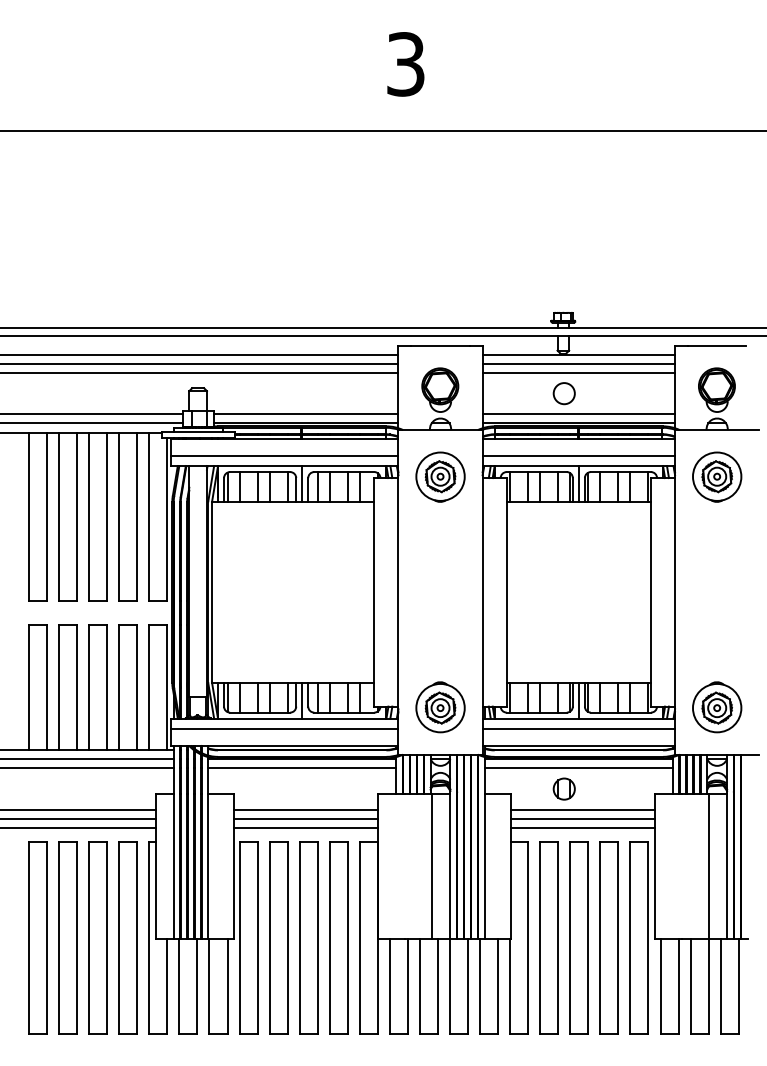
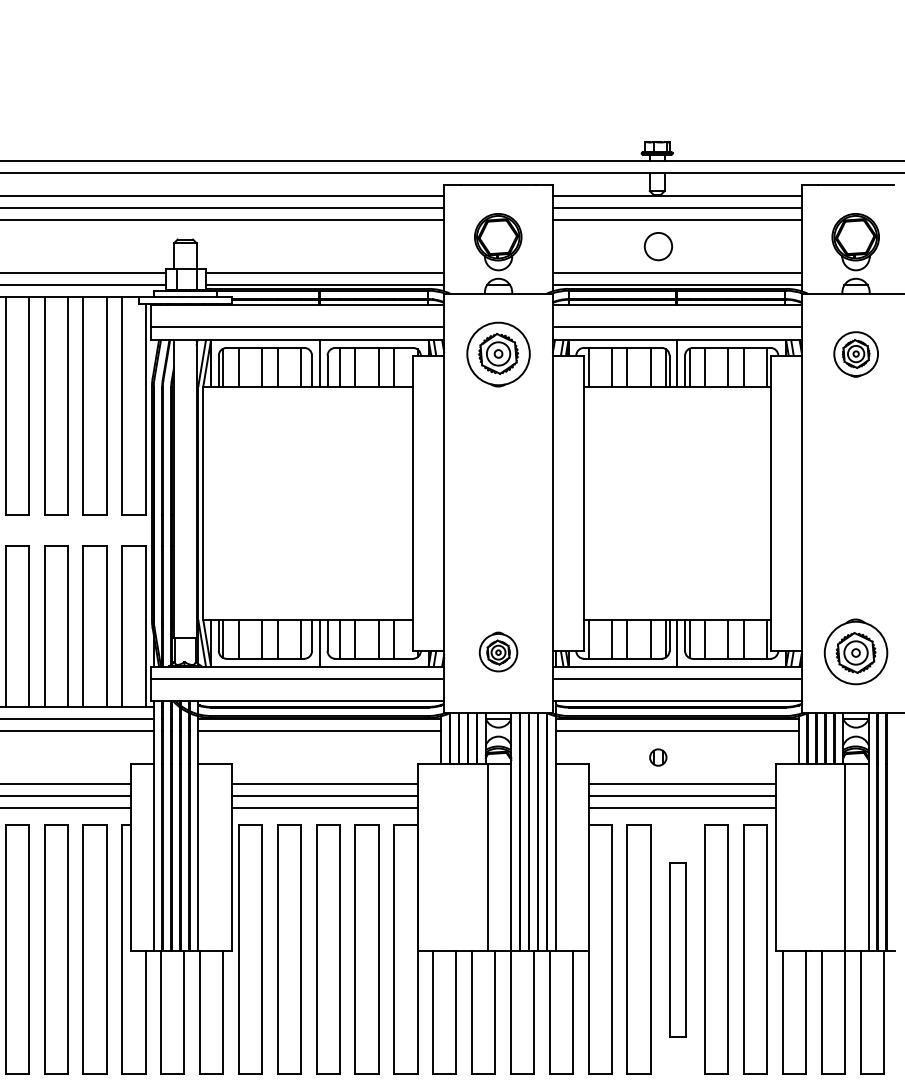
part: (717, 476) -> (856, 353), size x0.7
part: (440, 707) -> (498, 652), size x0.6
part: (563, 788) -> (657, 756), size x0.6
part: (578, 937) -> (676, 949), size x0.7

